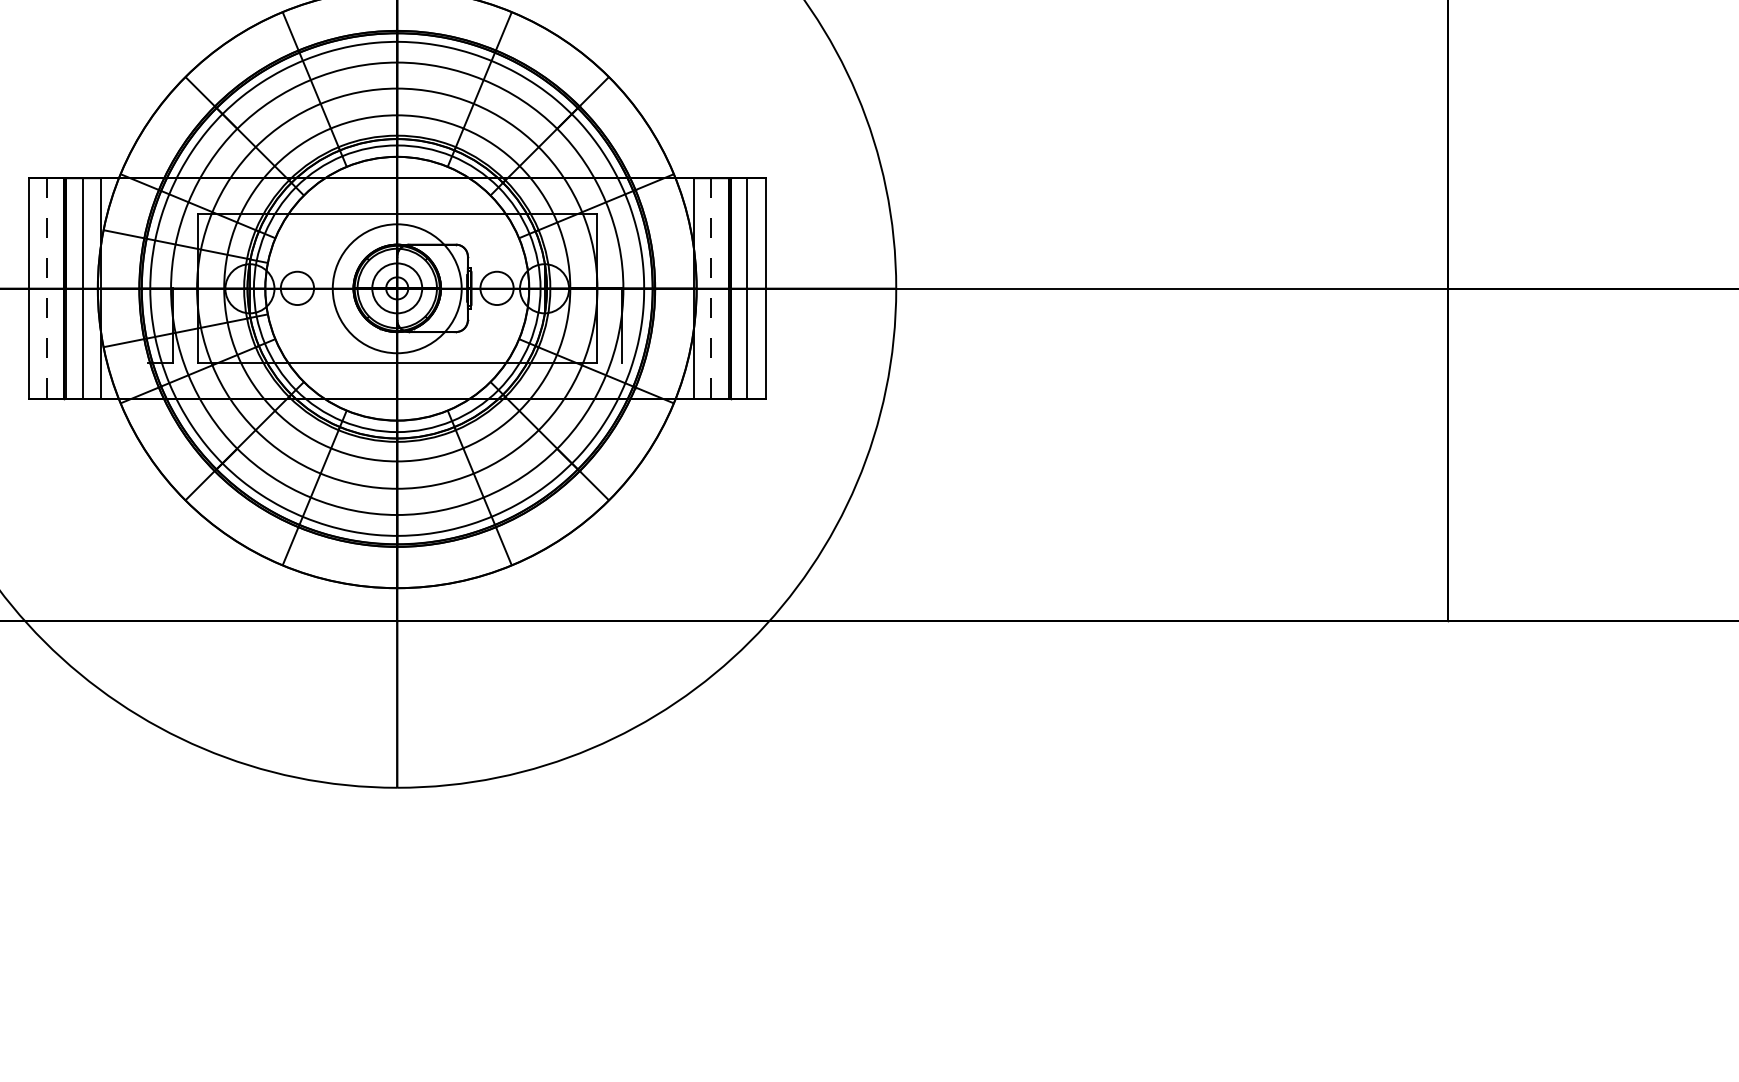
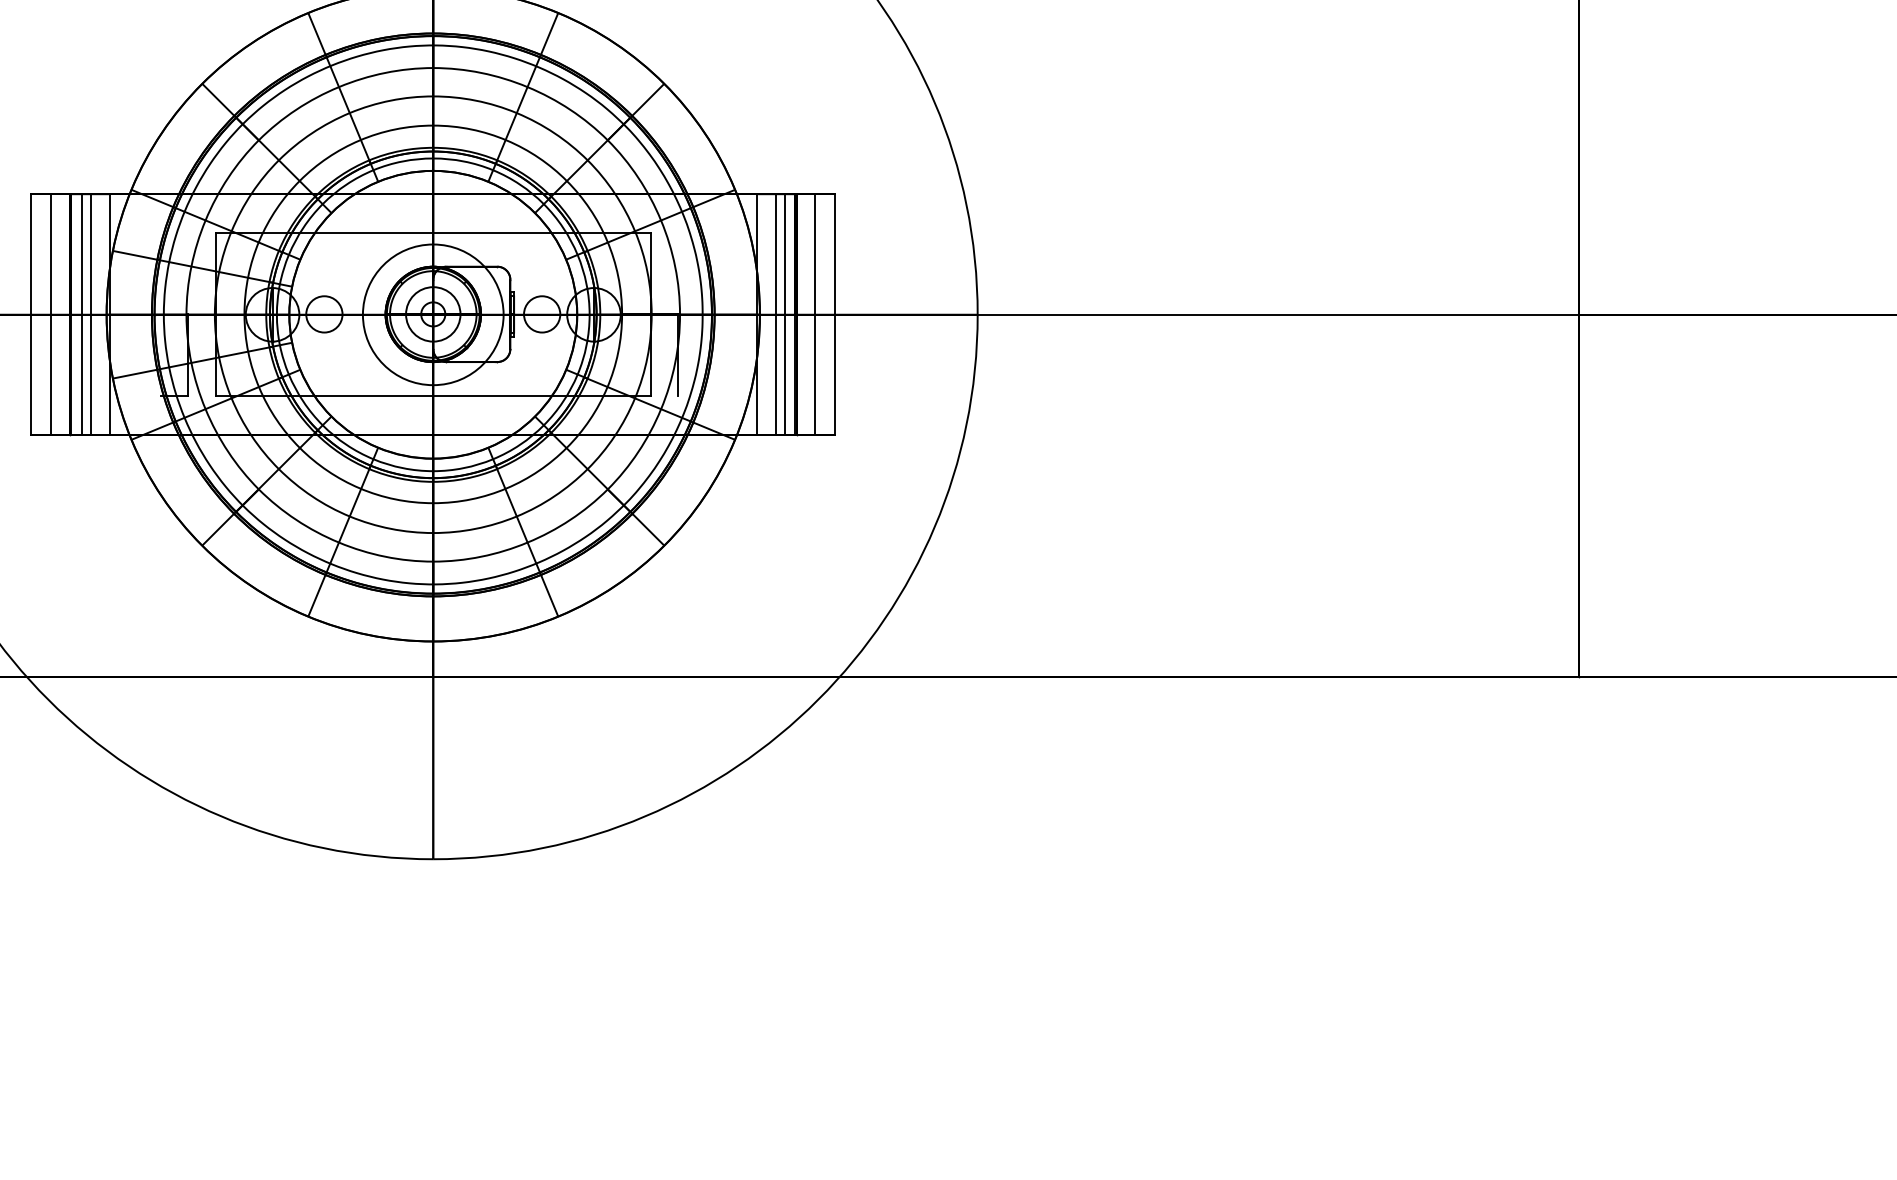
line: (47, 288) -> (51, 314), dashed -> solid
line: (75, 288) -> (82, 314), added
line: (711, 288) -> (776, 314), dashed -> solid
line: (719, 288) -> (784, 314), added

